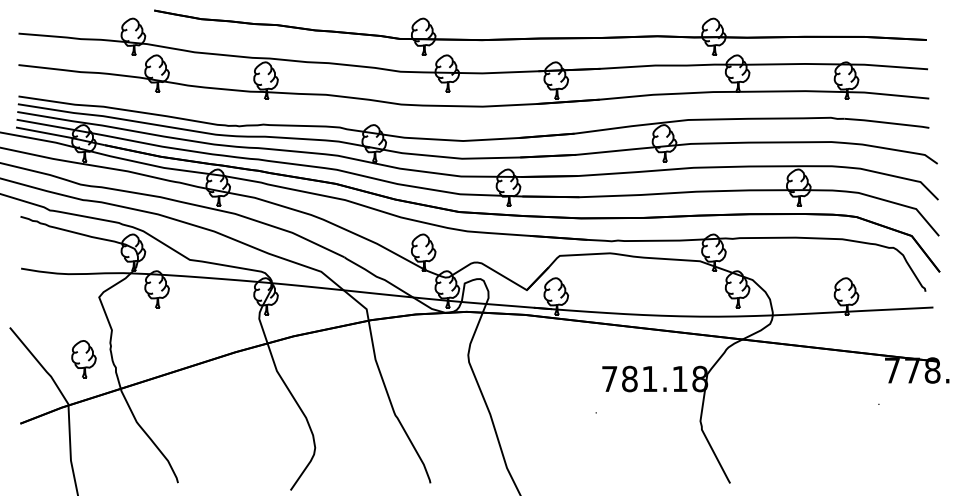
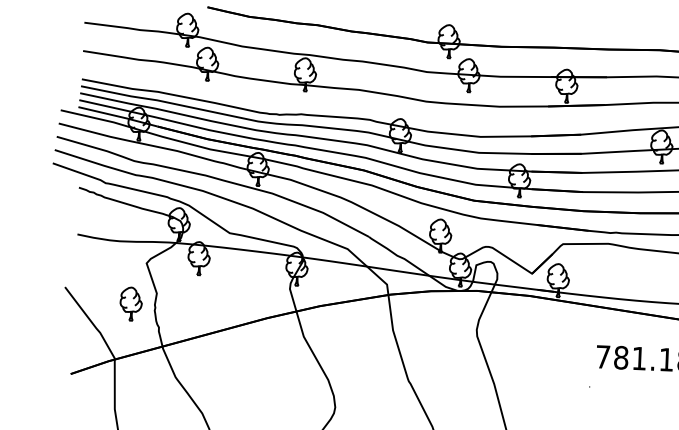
part: (83, 359) -> (130, 304), moved

